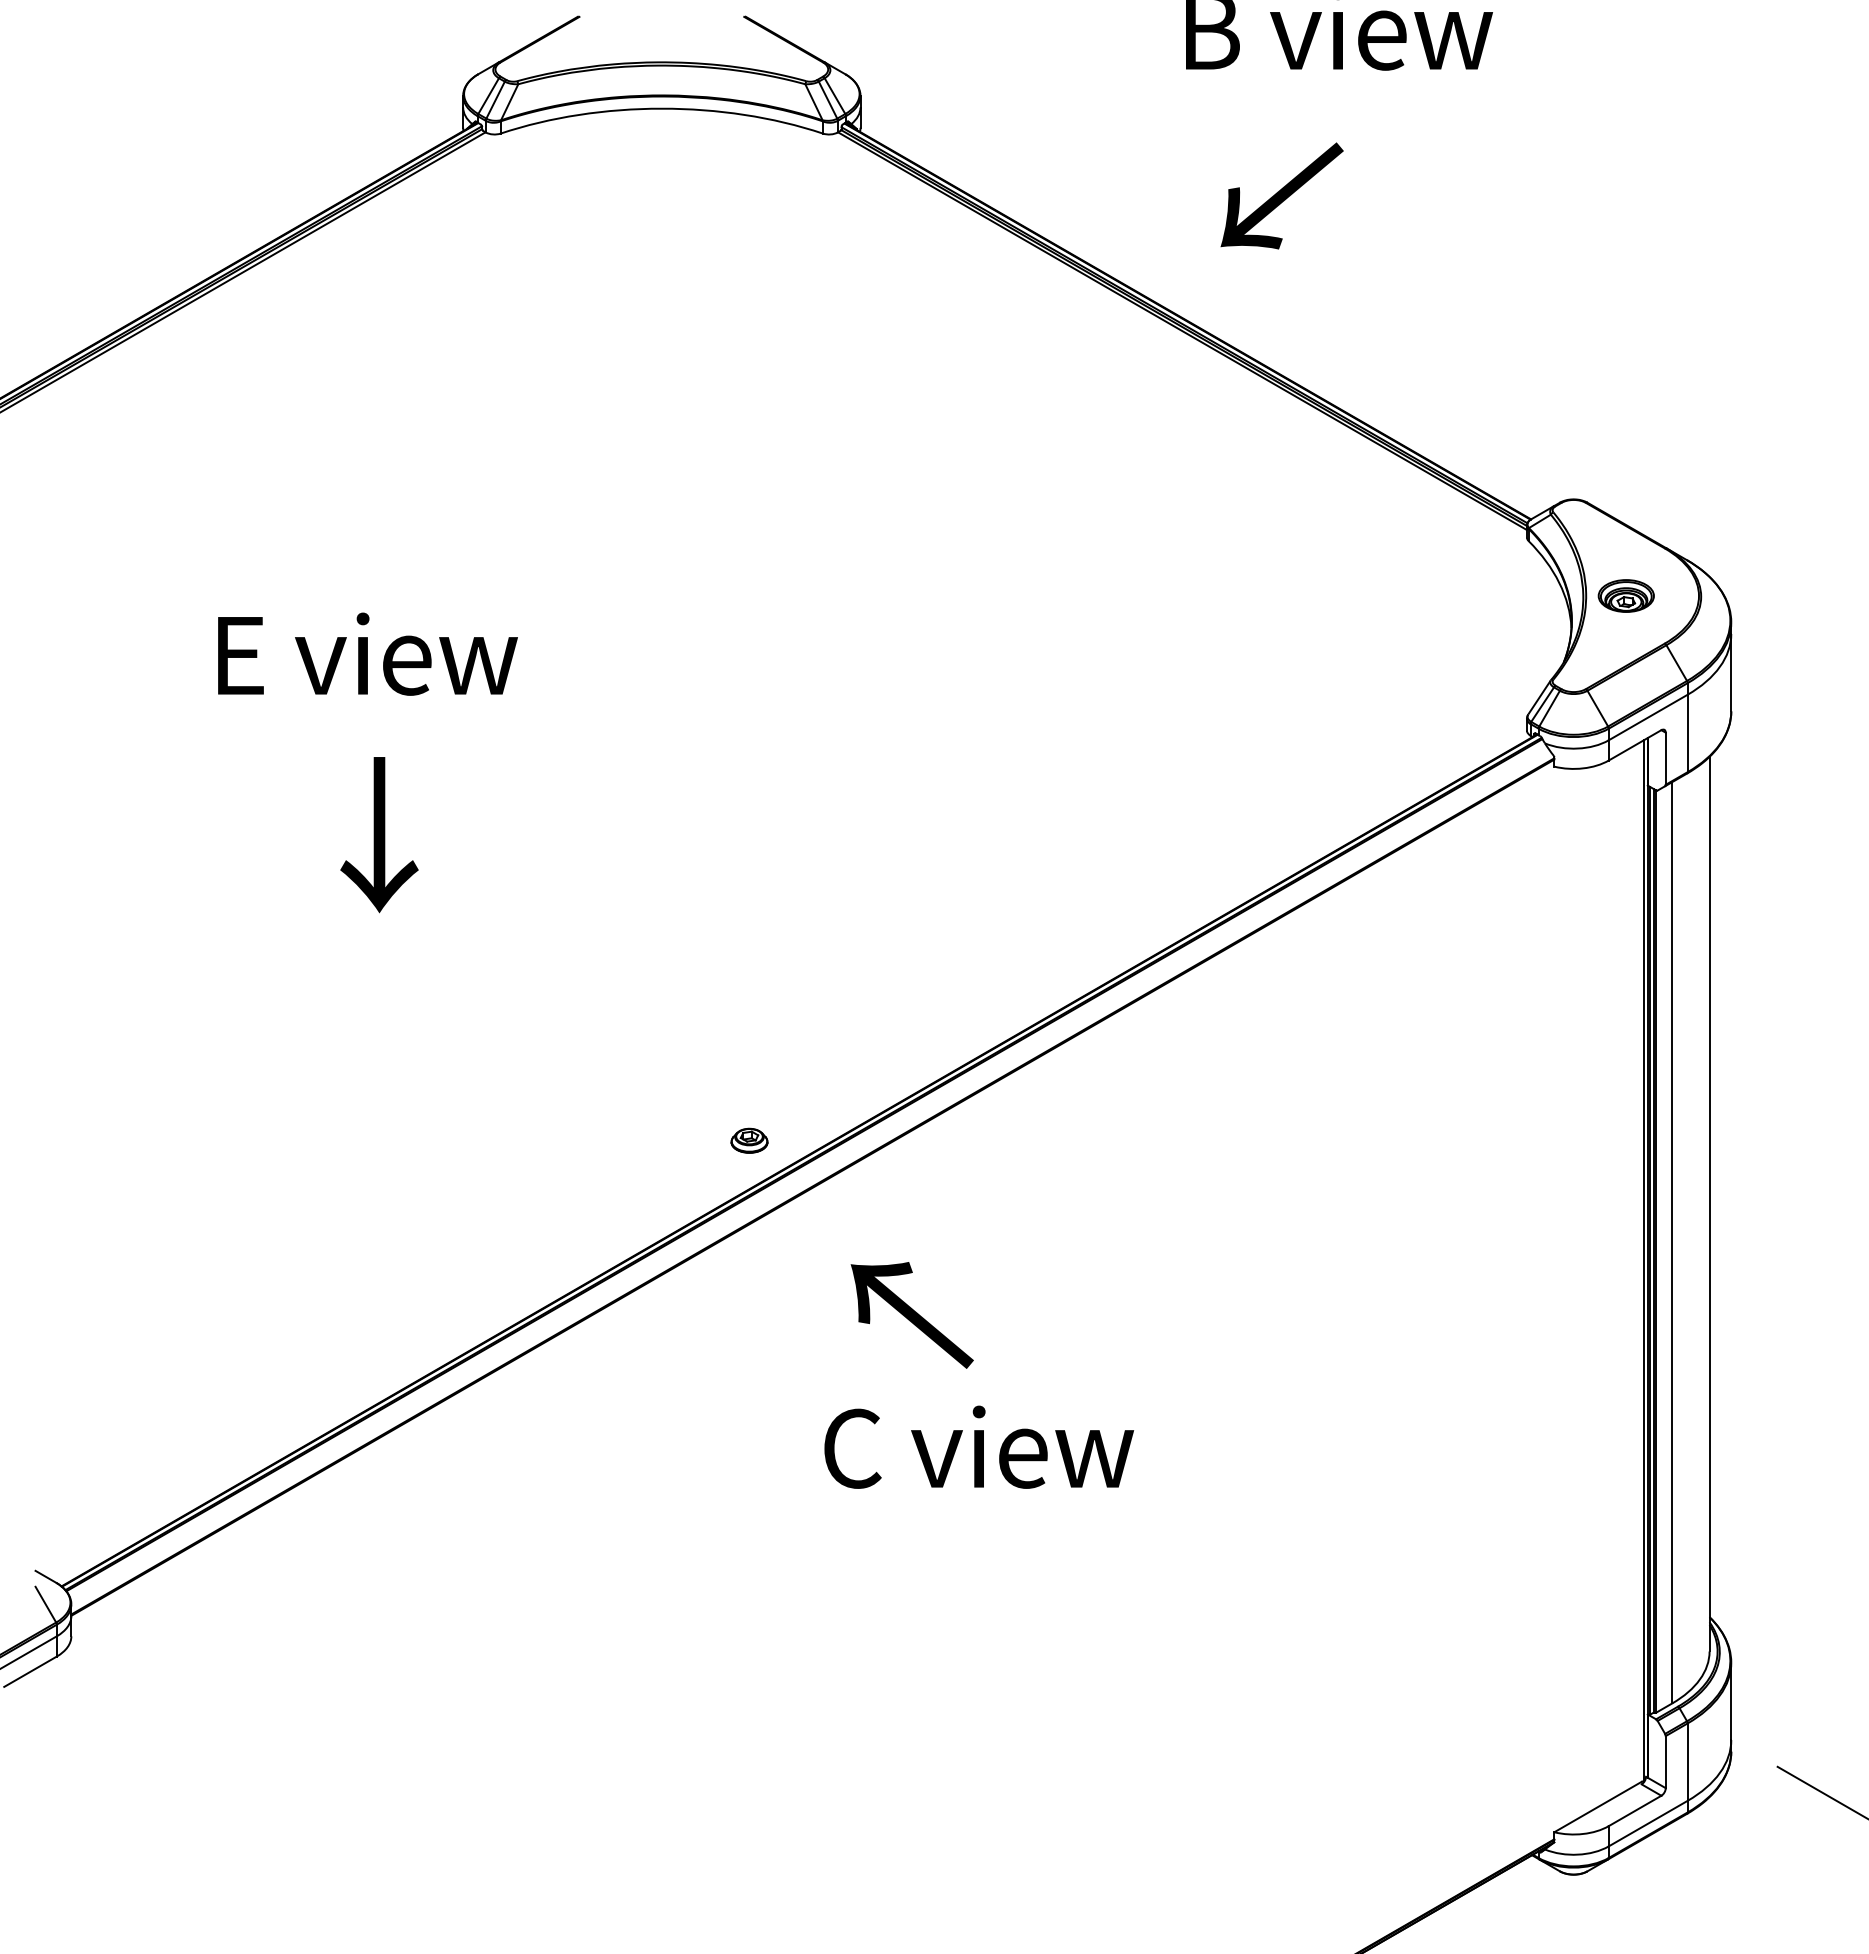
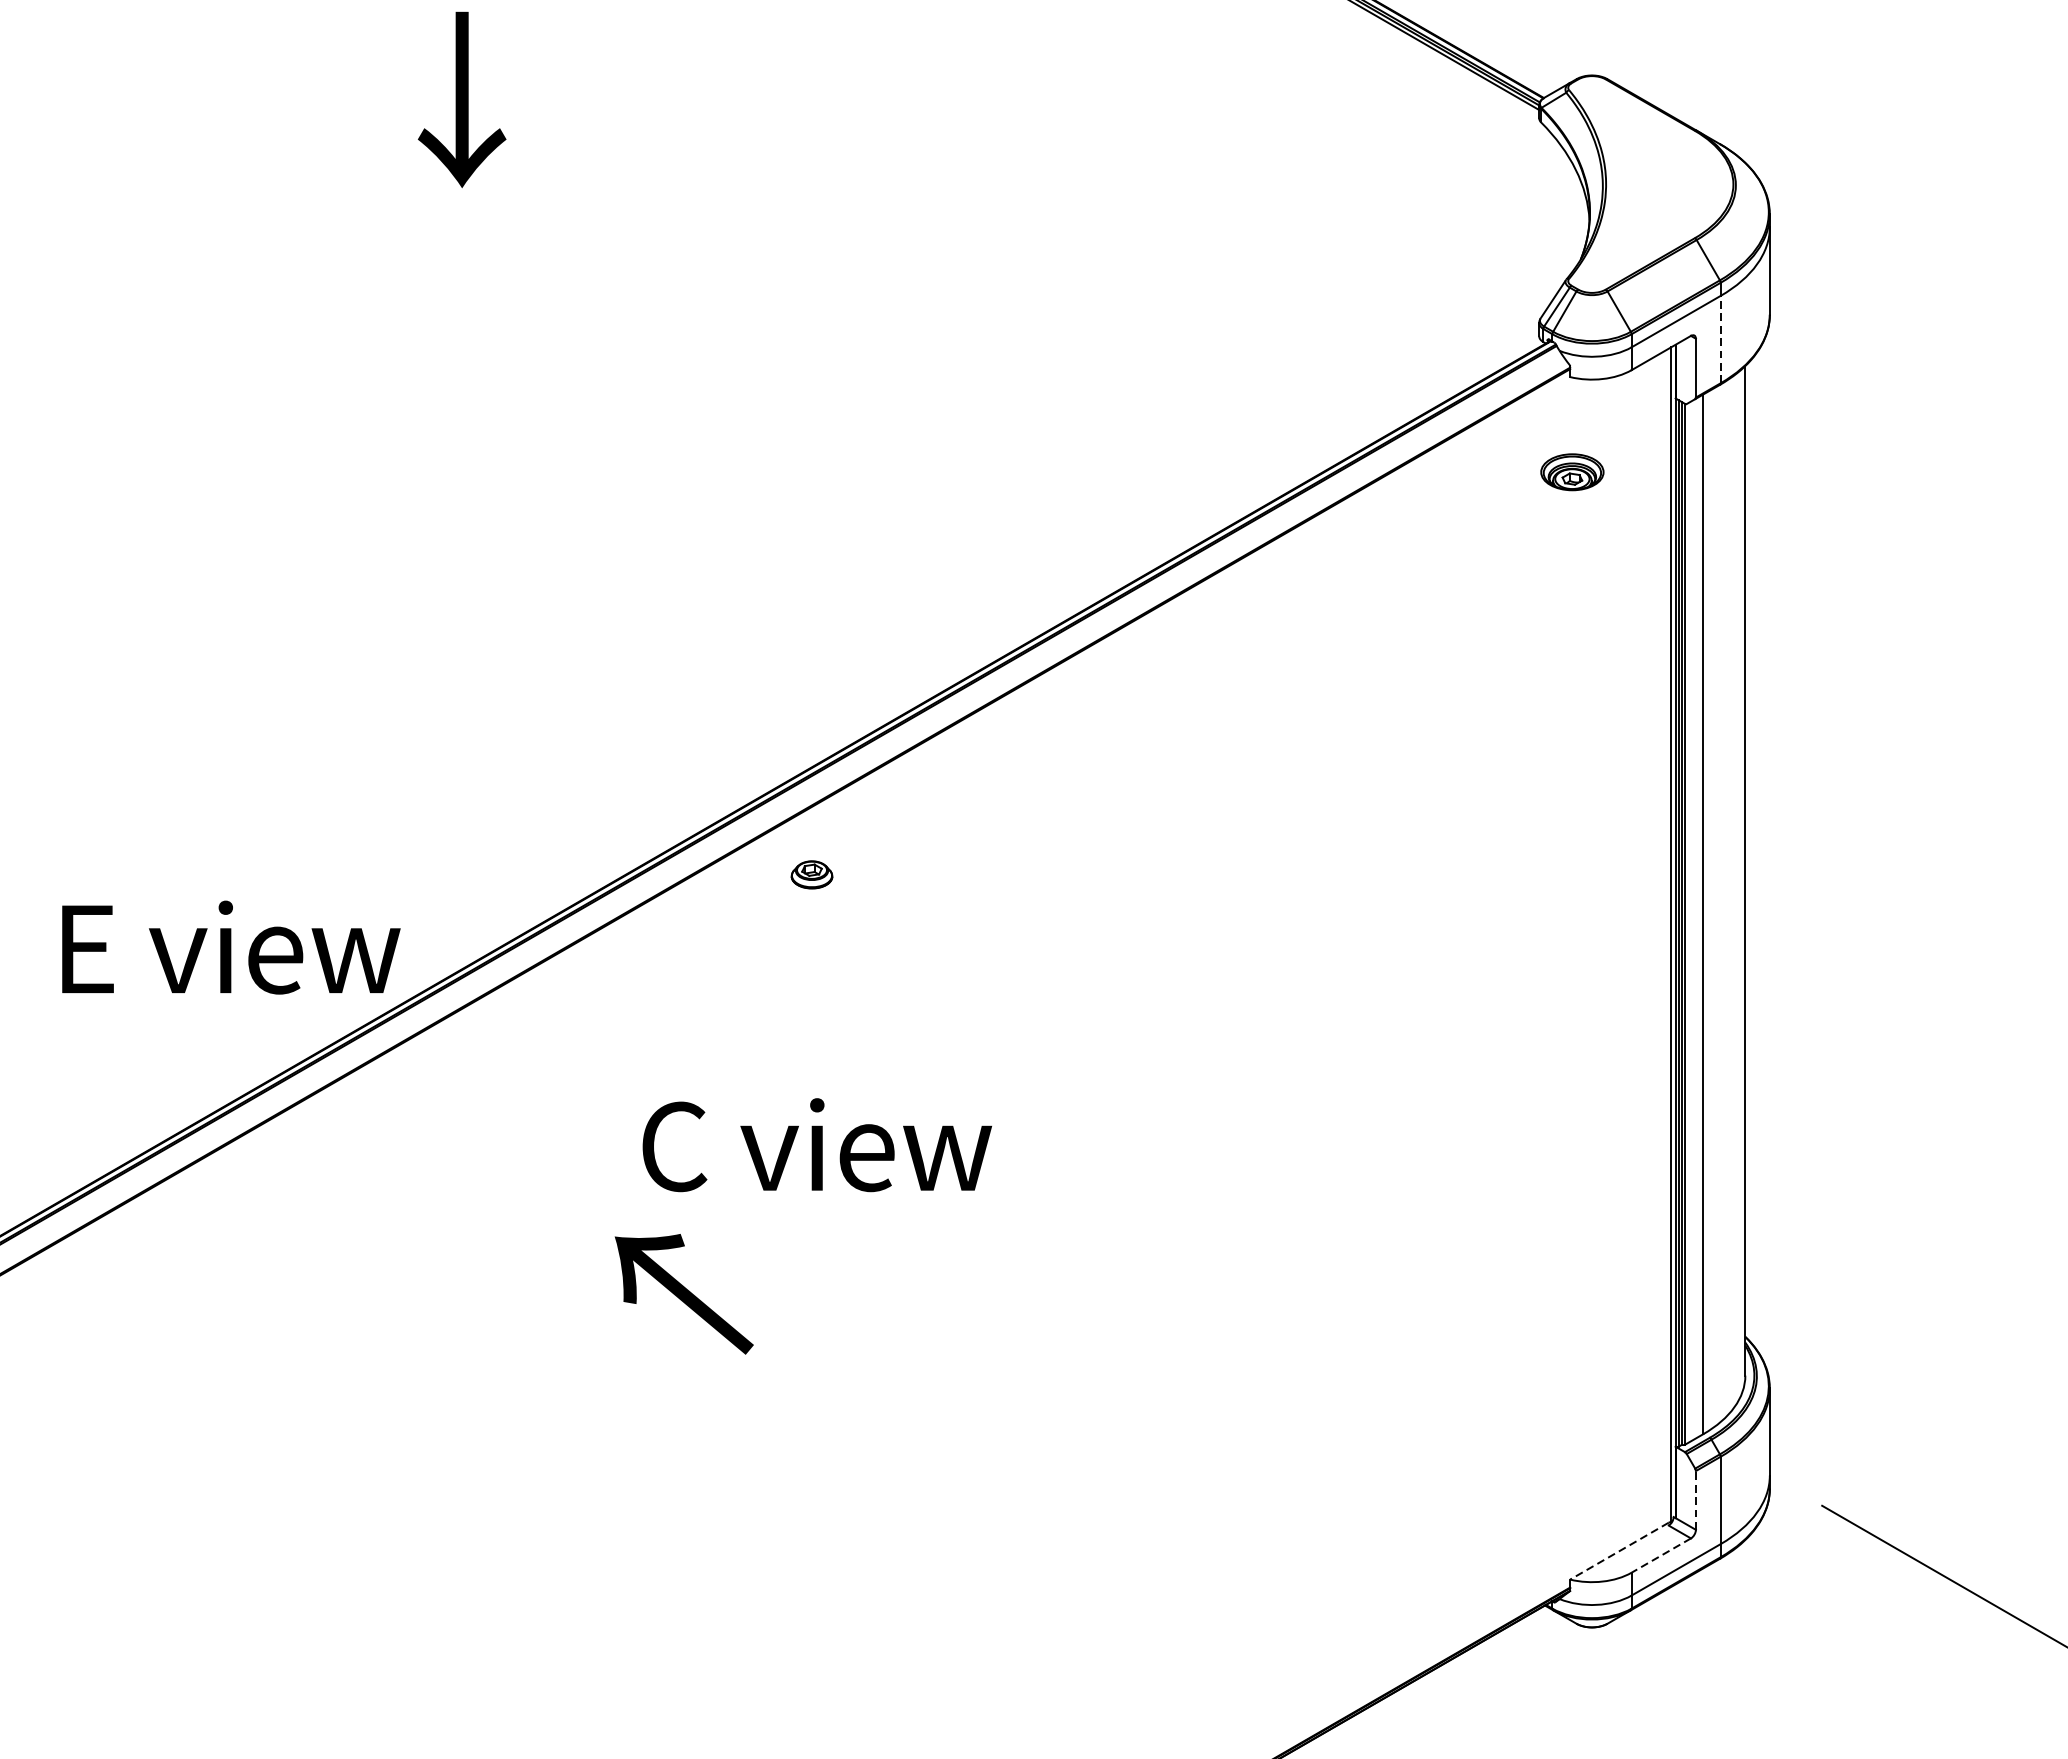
part: (1625, 595) -> (1571, 471), moved
text: (367, 653) -> (230, 946), moved
line: (1687, 733) -> (1720, 339), solid -> dashed
text: (379, 835) -> (462, 100), moved
part: (749, 1140) -> (812, 874), moved
text: (911, 1315) -> (683, 1294), moved
text: (979, 1446) -> (817, 1144), moved
line: (1665, 1761) -> (1695, 1499), solid -> dashed
line: (1597, 1807) -> (1618, 1551), solid -> dashed
line: (1634, 1811) -> (1660, 1556), solid -> dashed

